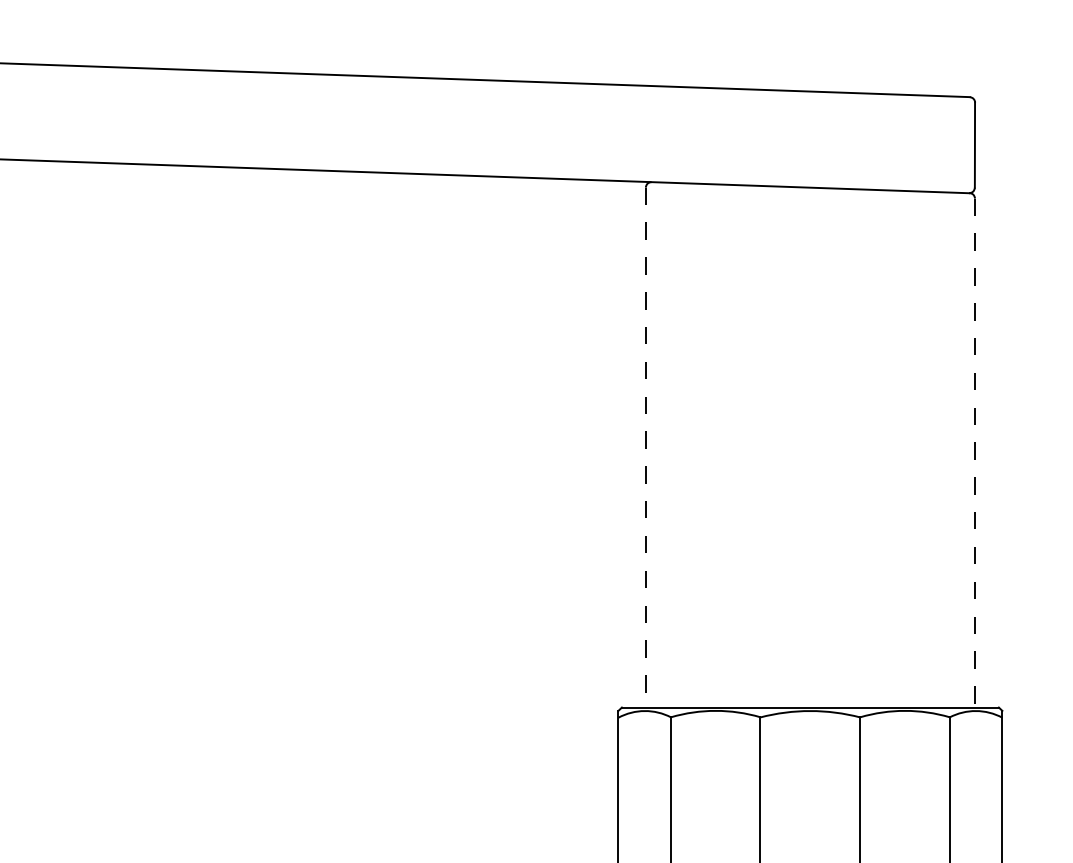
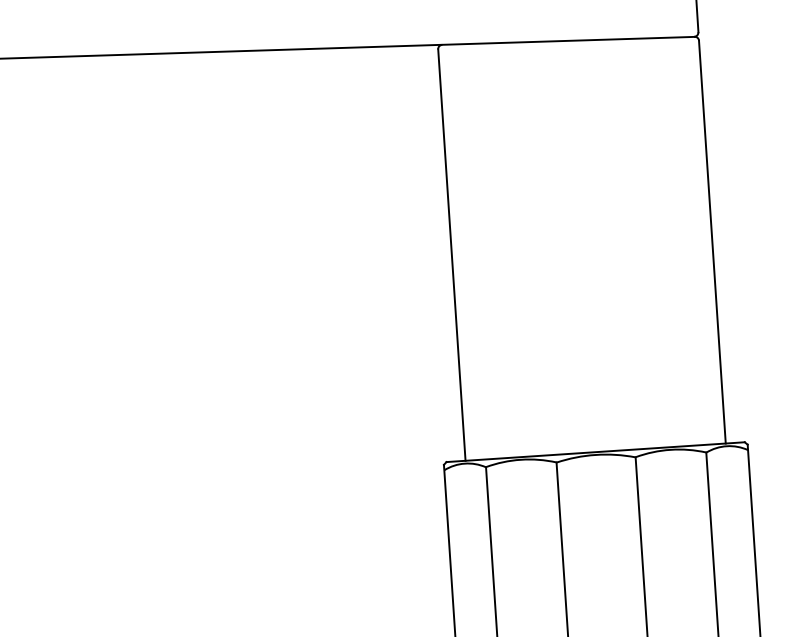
line: (645, 447) -> (451, 255), dashed -> solid
line: (974, 453) -> (712, 242), dashed -> solid

